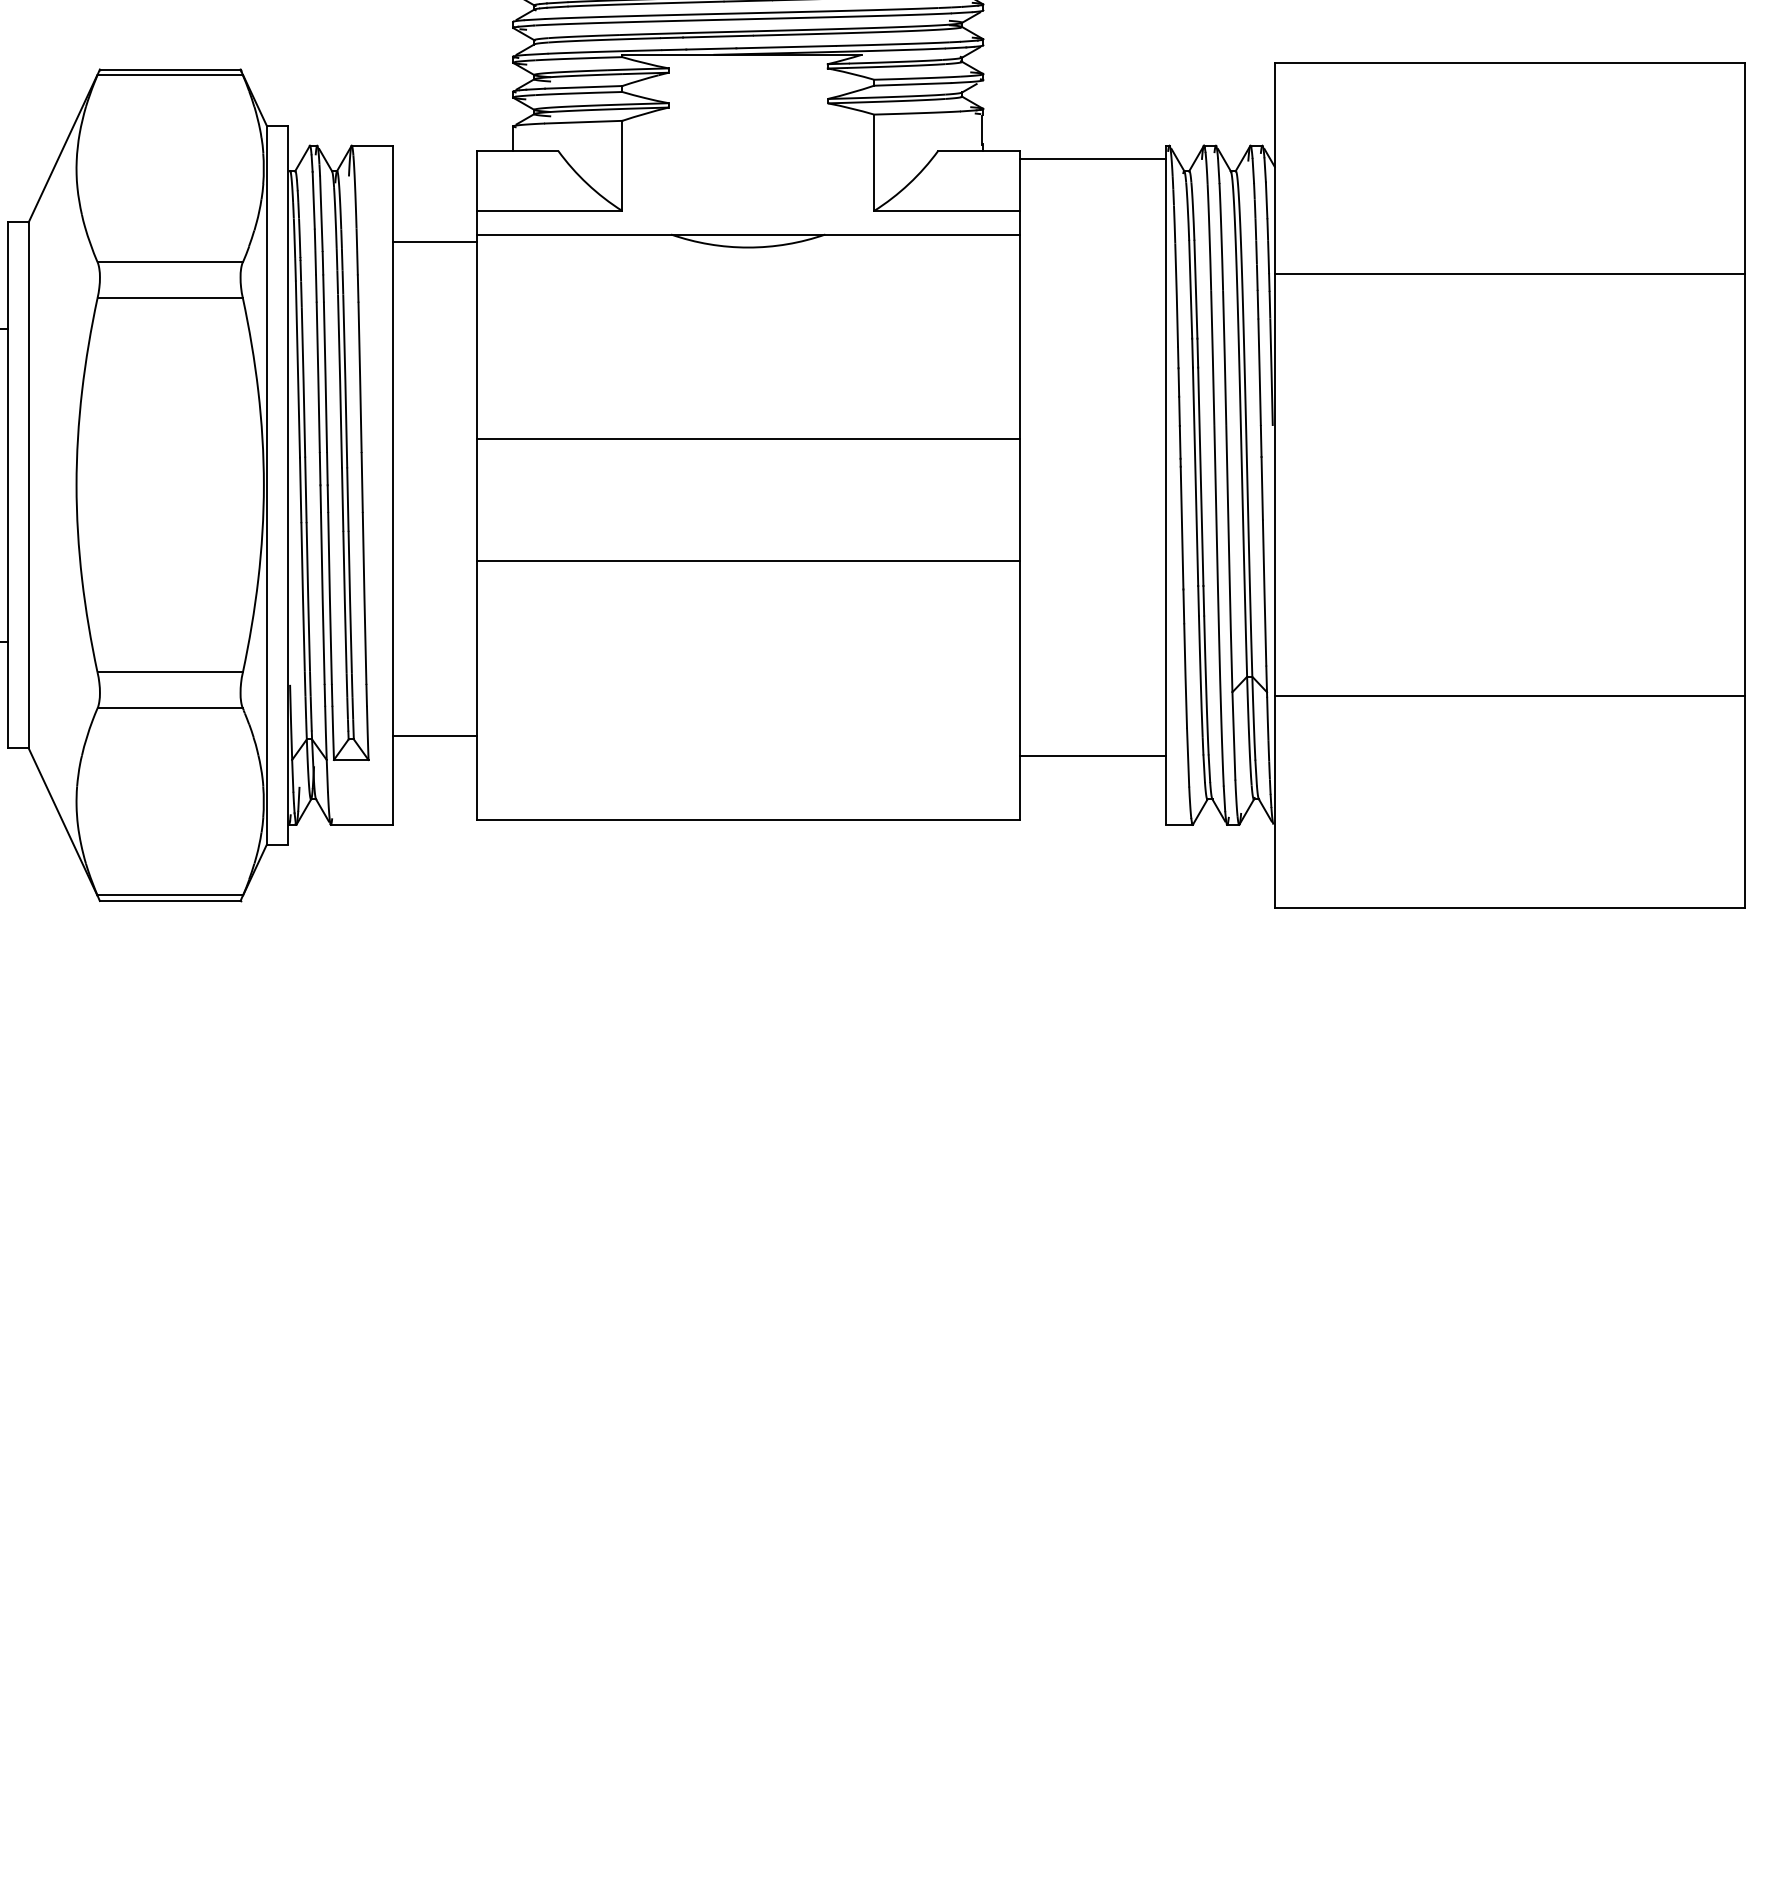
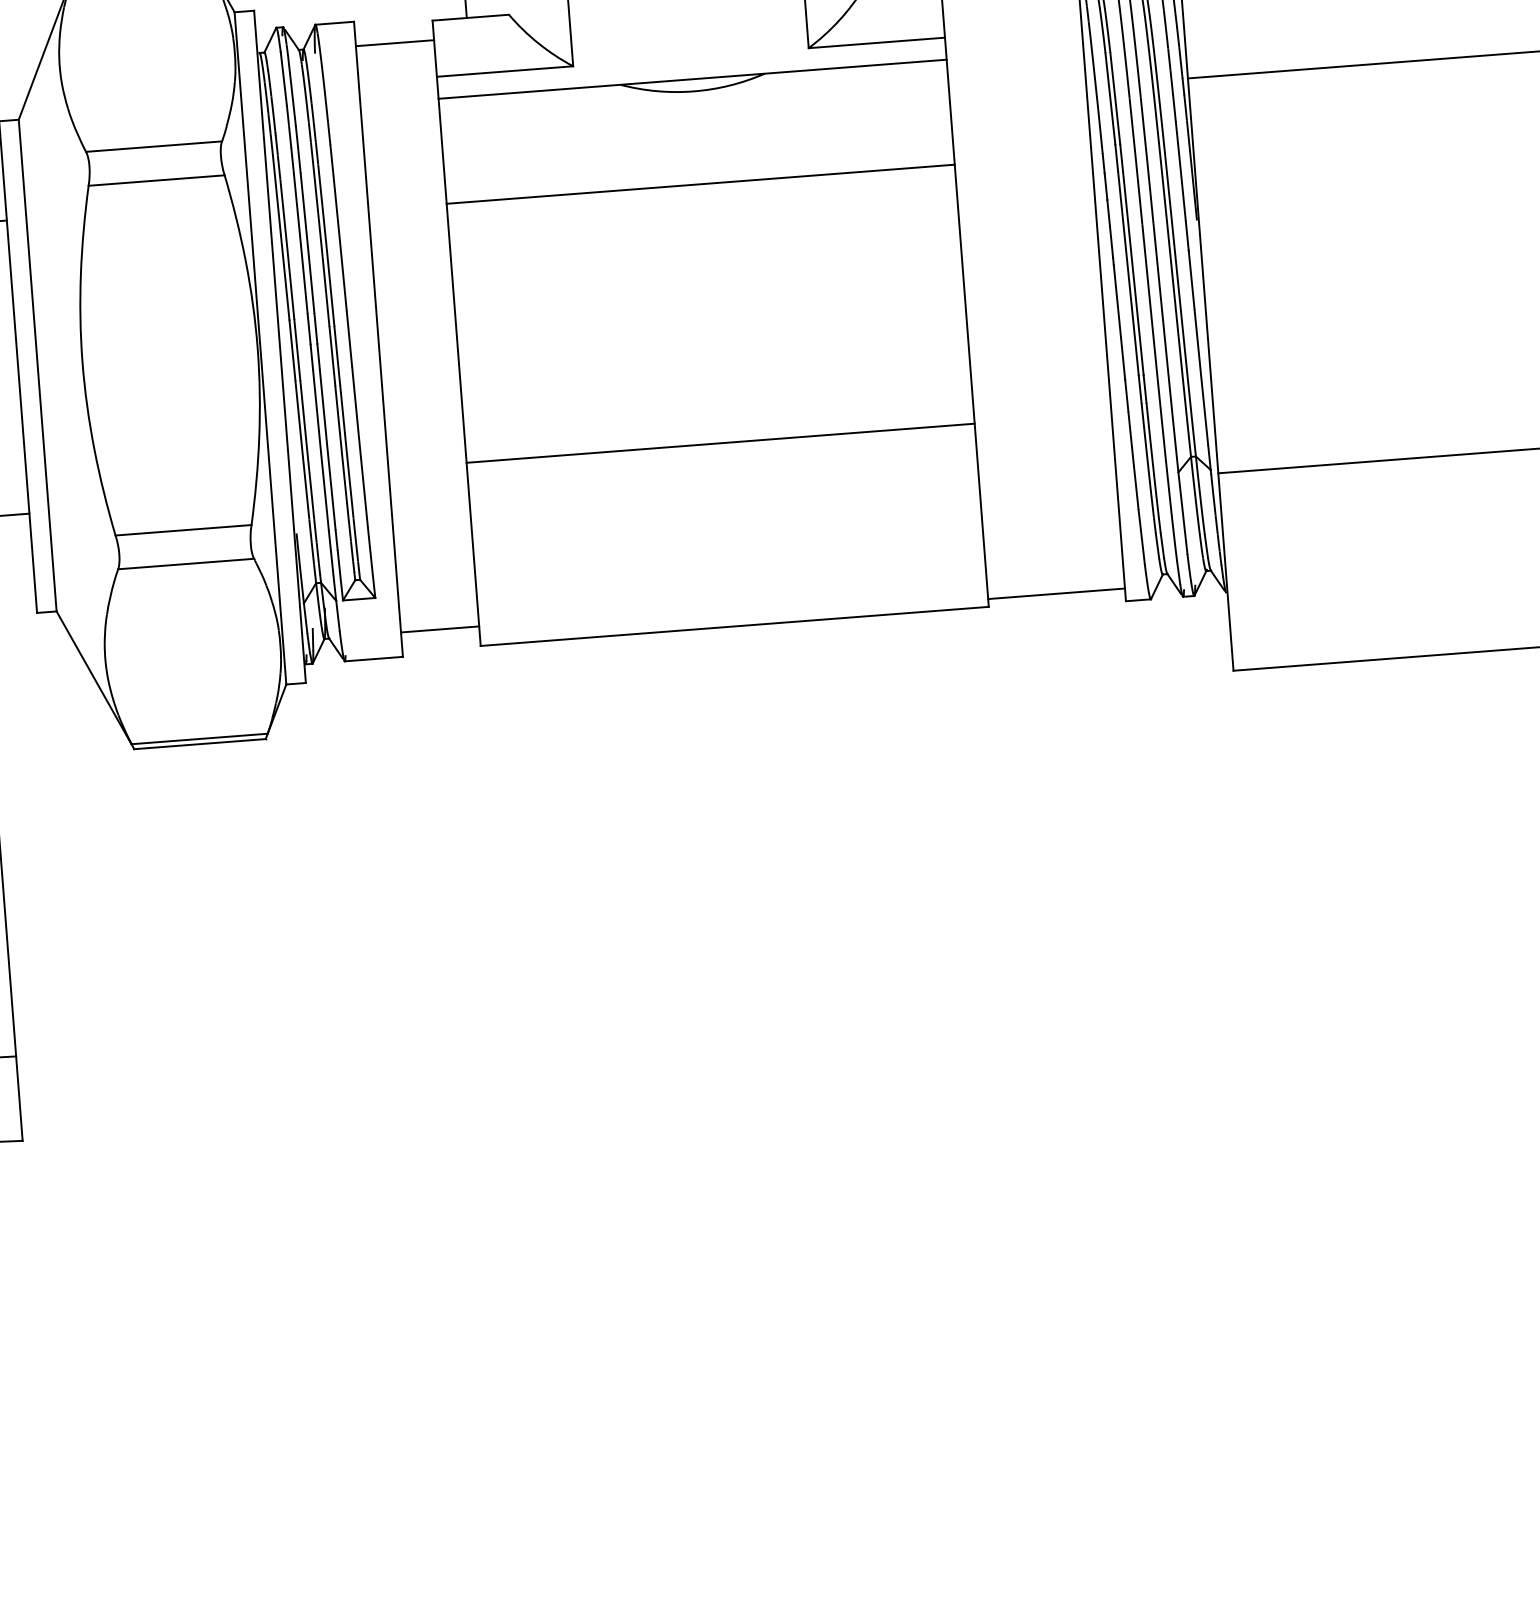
line: (434, 241) -> (394, 42), moved
line: (747, 438) -> (700, 184), moved
line: (747, 560) -> (719, 443), moved
line: (434, 735) -> (439, 629), moved
line: (1092, 756) -> (1056, 594), moved

